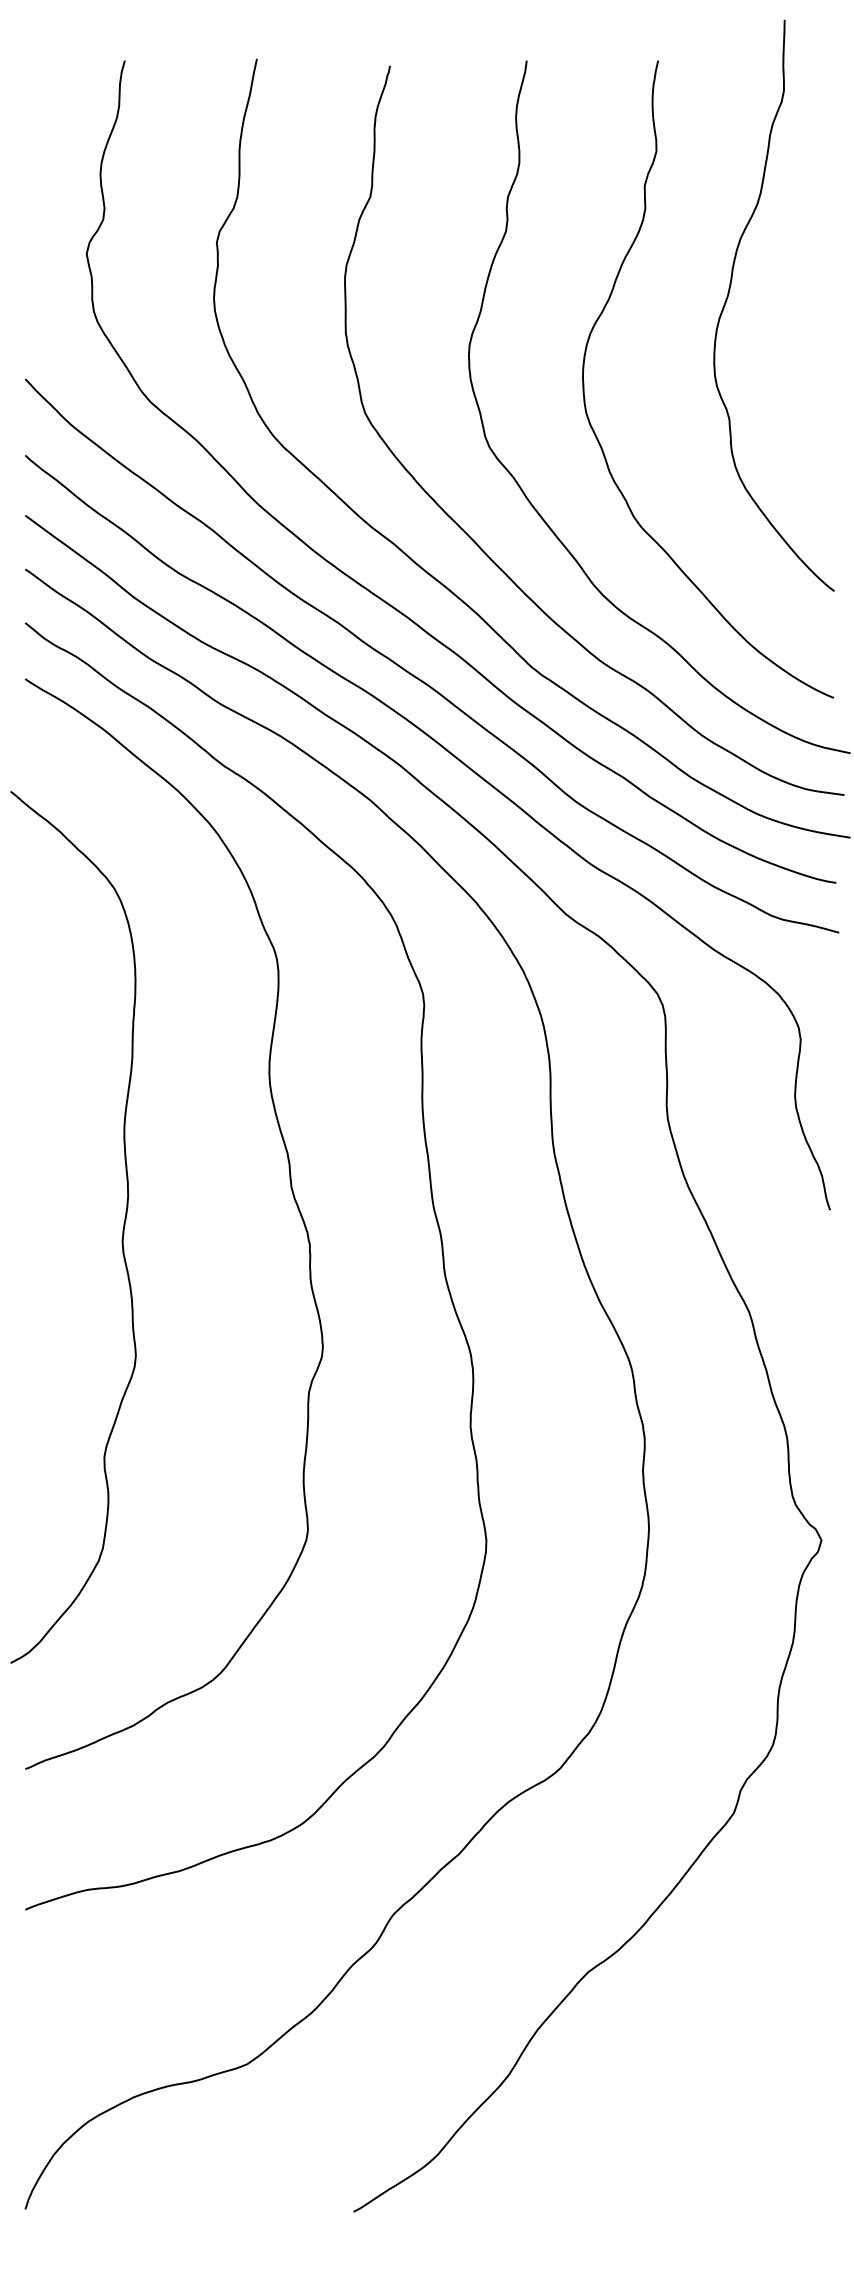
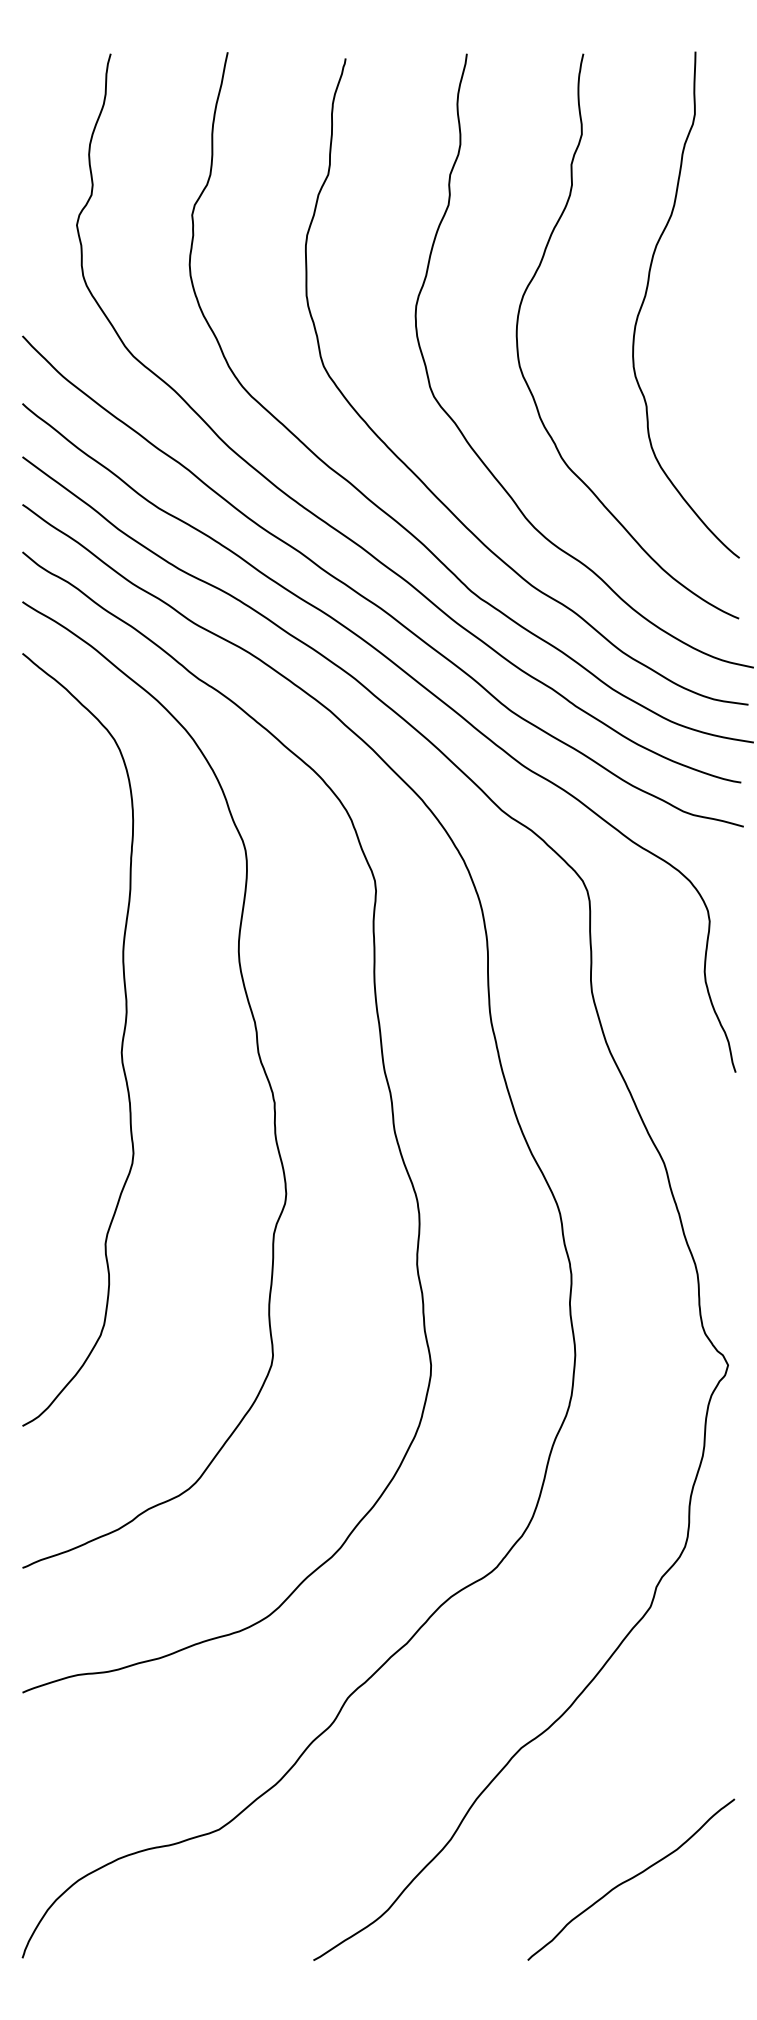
curve: (729, 296) -> (646, 296), moved
curve: (122, 1229) -> (121, 1041), moved
curve: (712, 2120) -> (631, 1879), added

